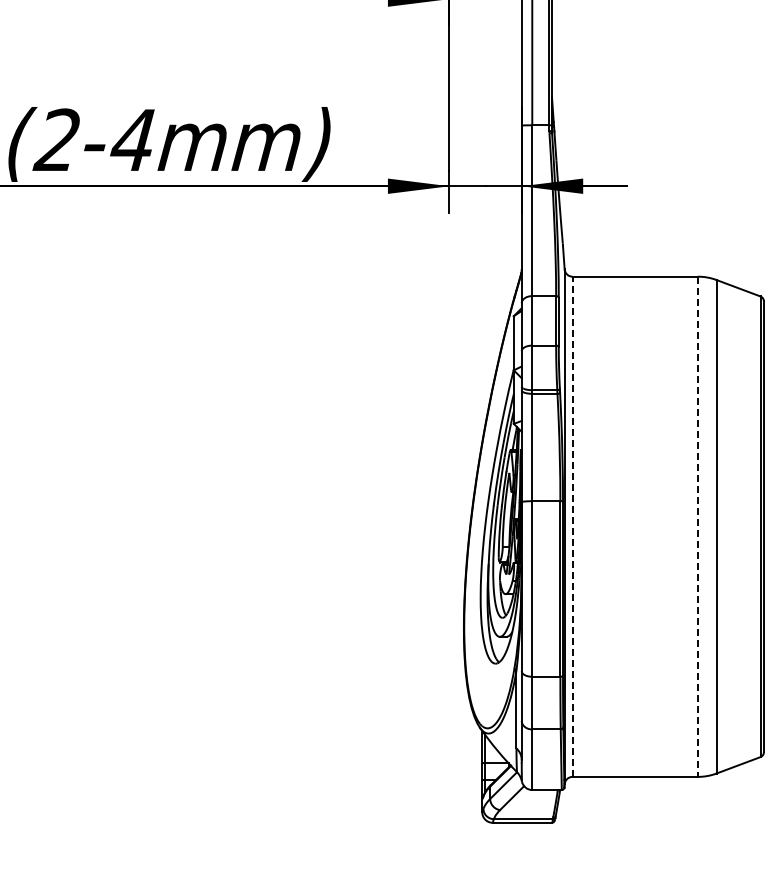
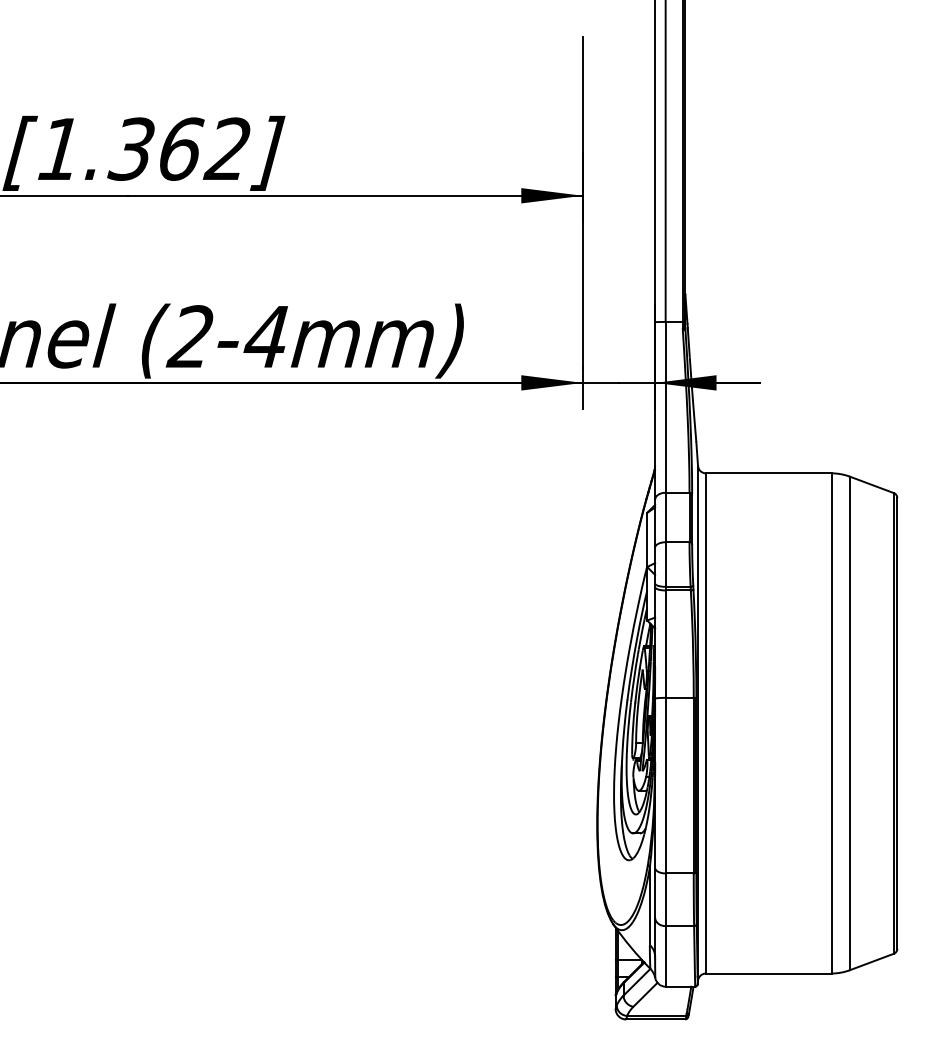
line: (572, 525) -> (705, 722), dashed -> solid
line: (698, 526) -> (831, 723), dashed -> solid

